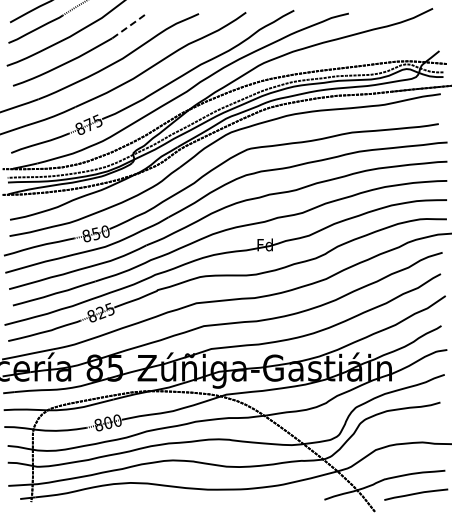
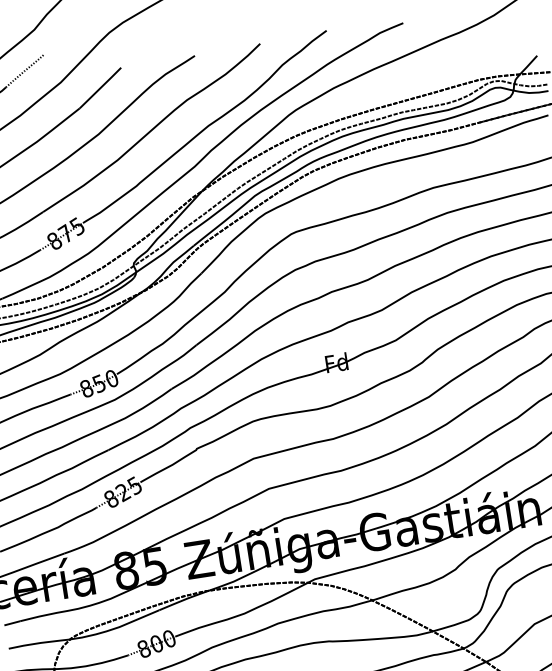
line: (130, 25) -> (102, 86), dashed -> solid

